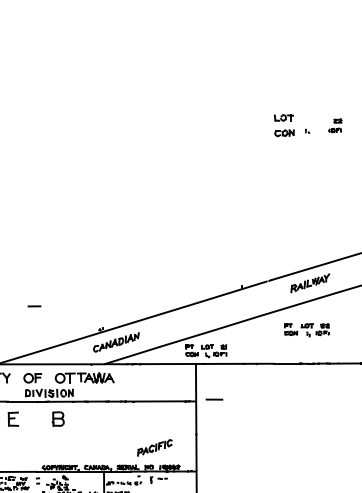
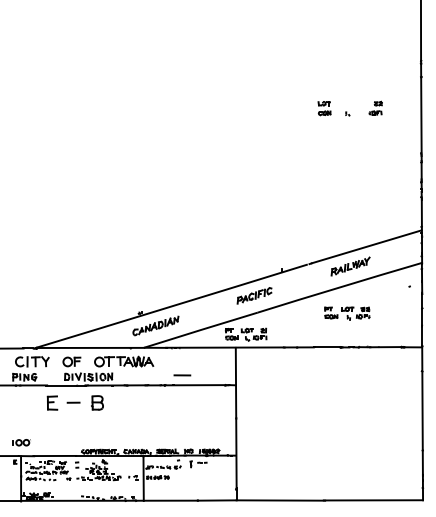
part: (284, 125) -> (324, 108), size x0.62
line: (34, 306) -> (73, 402), moved
line: (214, 399) -> (182, 375), moved
part: (154, 447) -> (254, 295), moved

